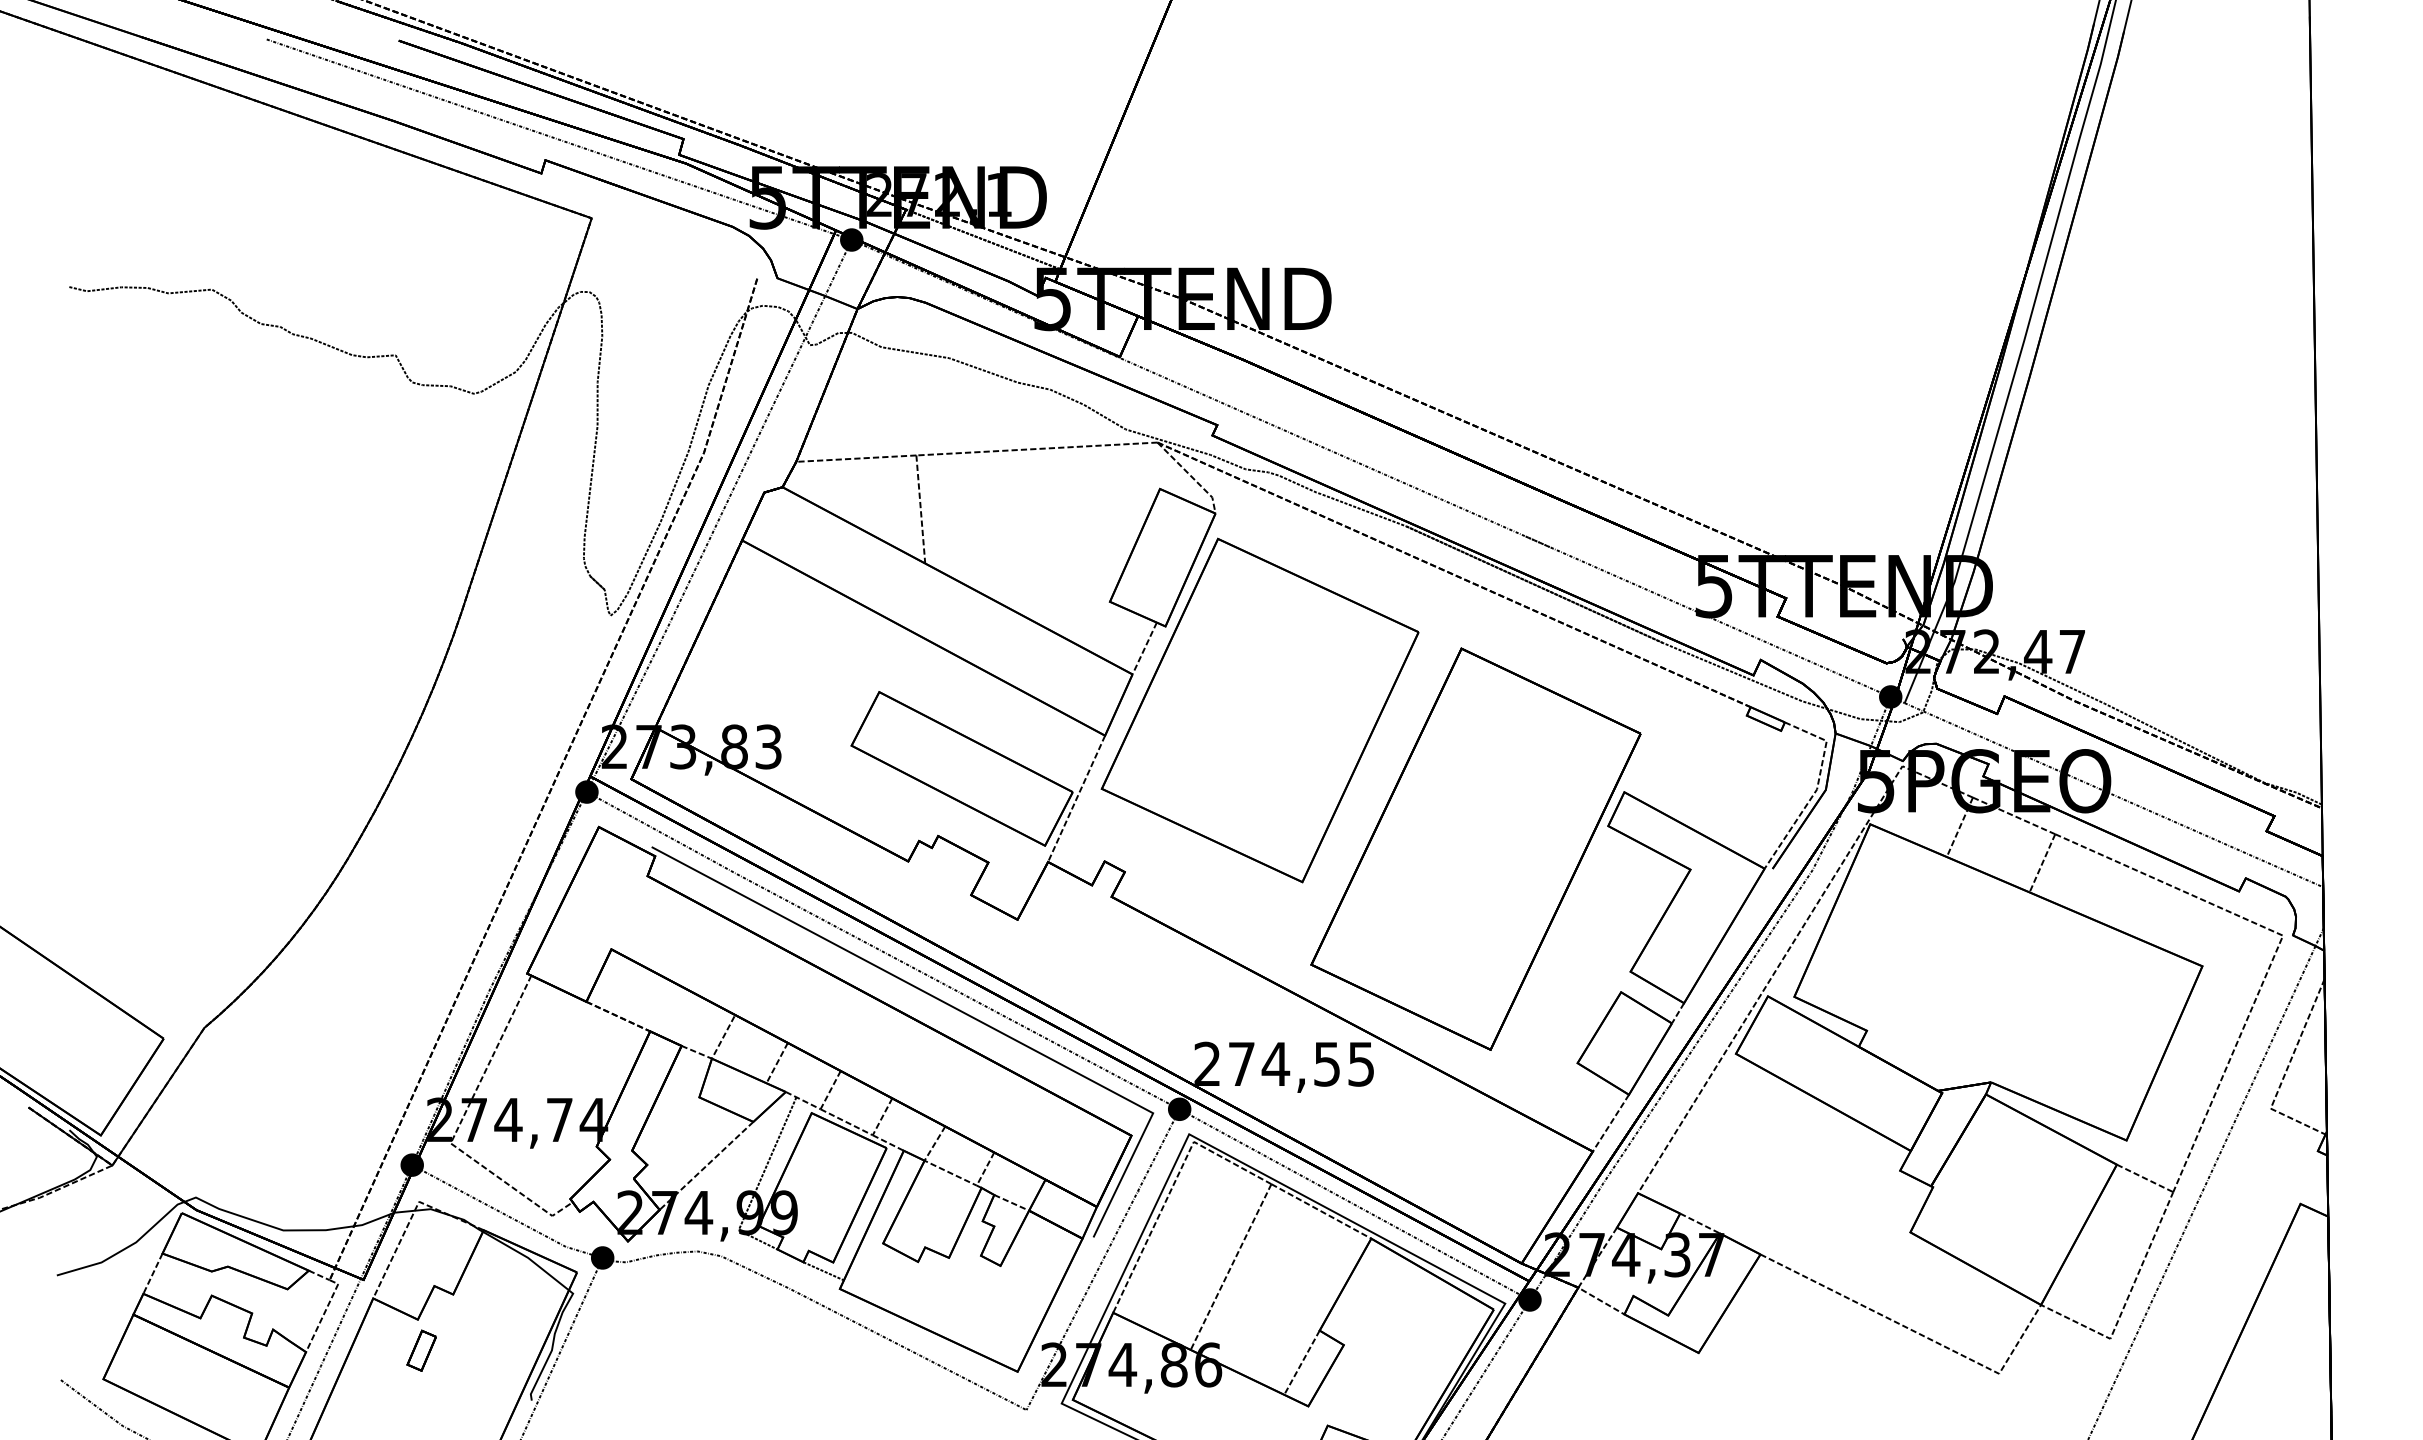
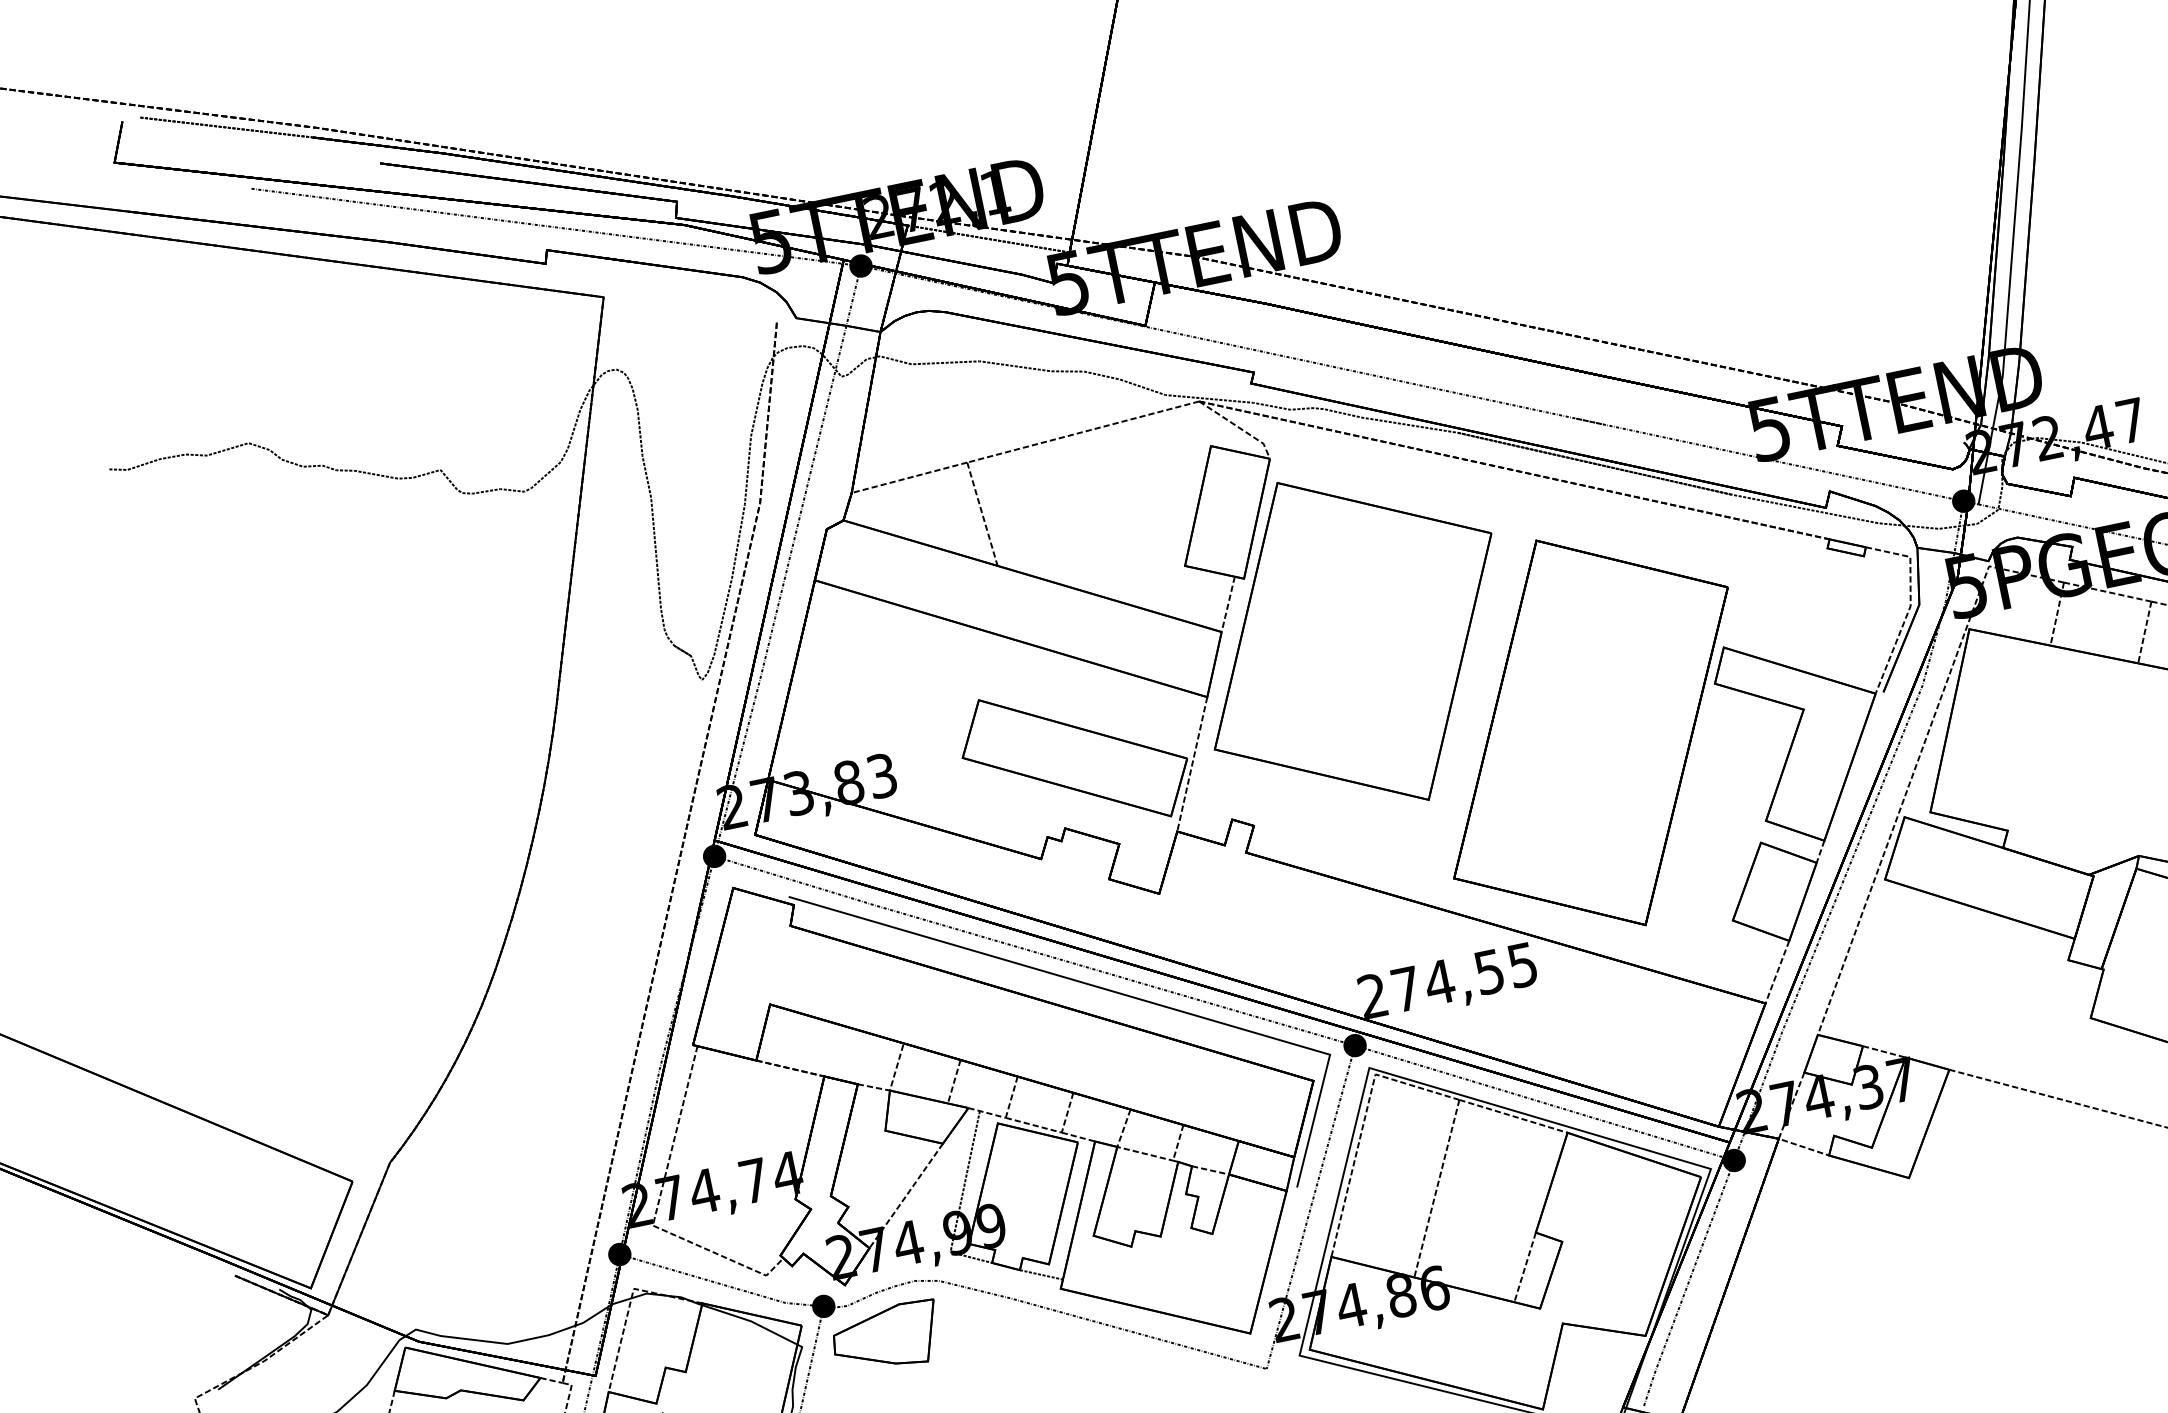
part: (658, 1302) -> (887, 1338), added

